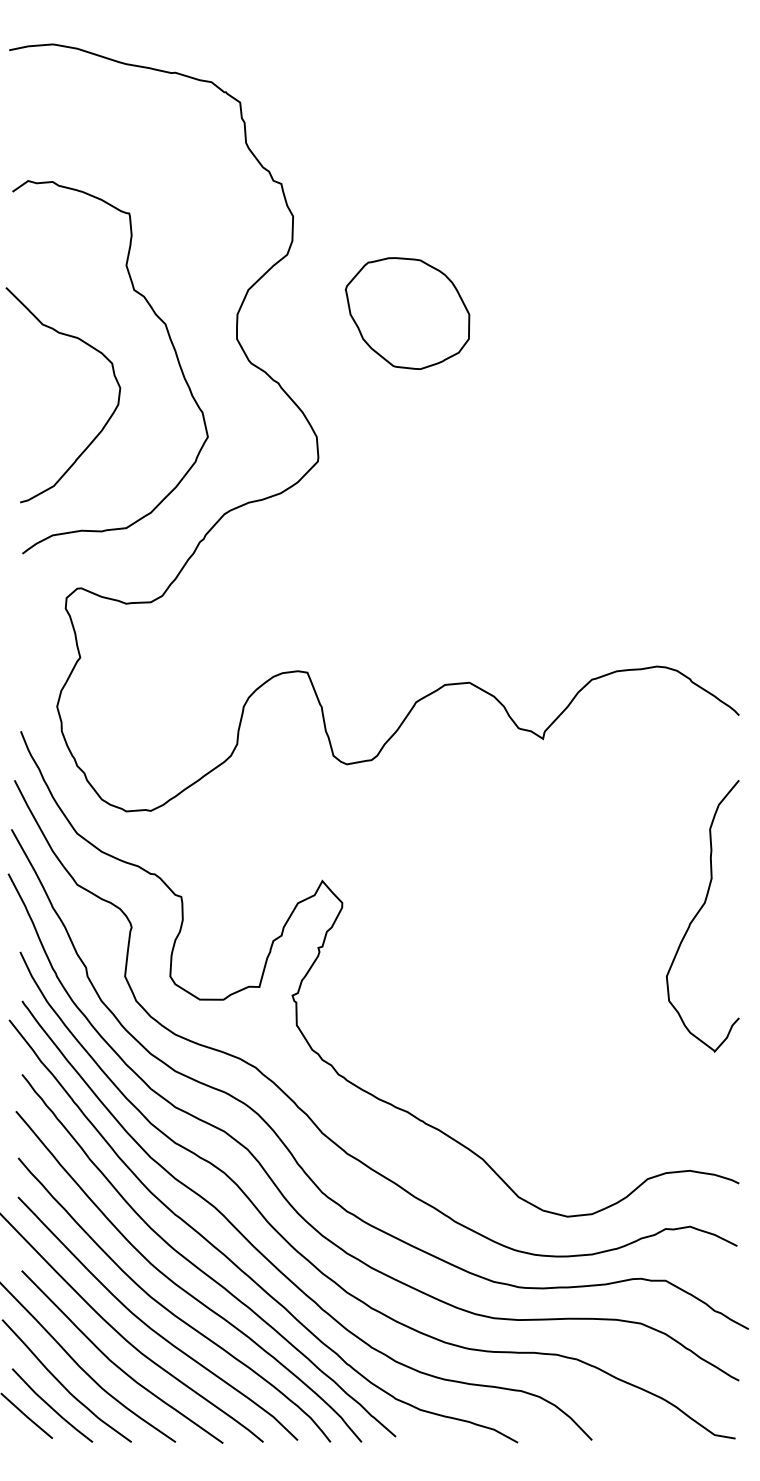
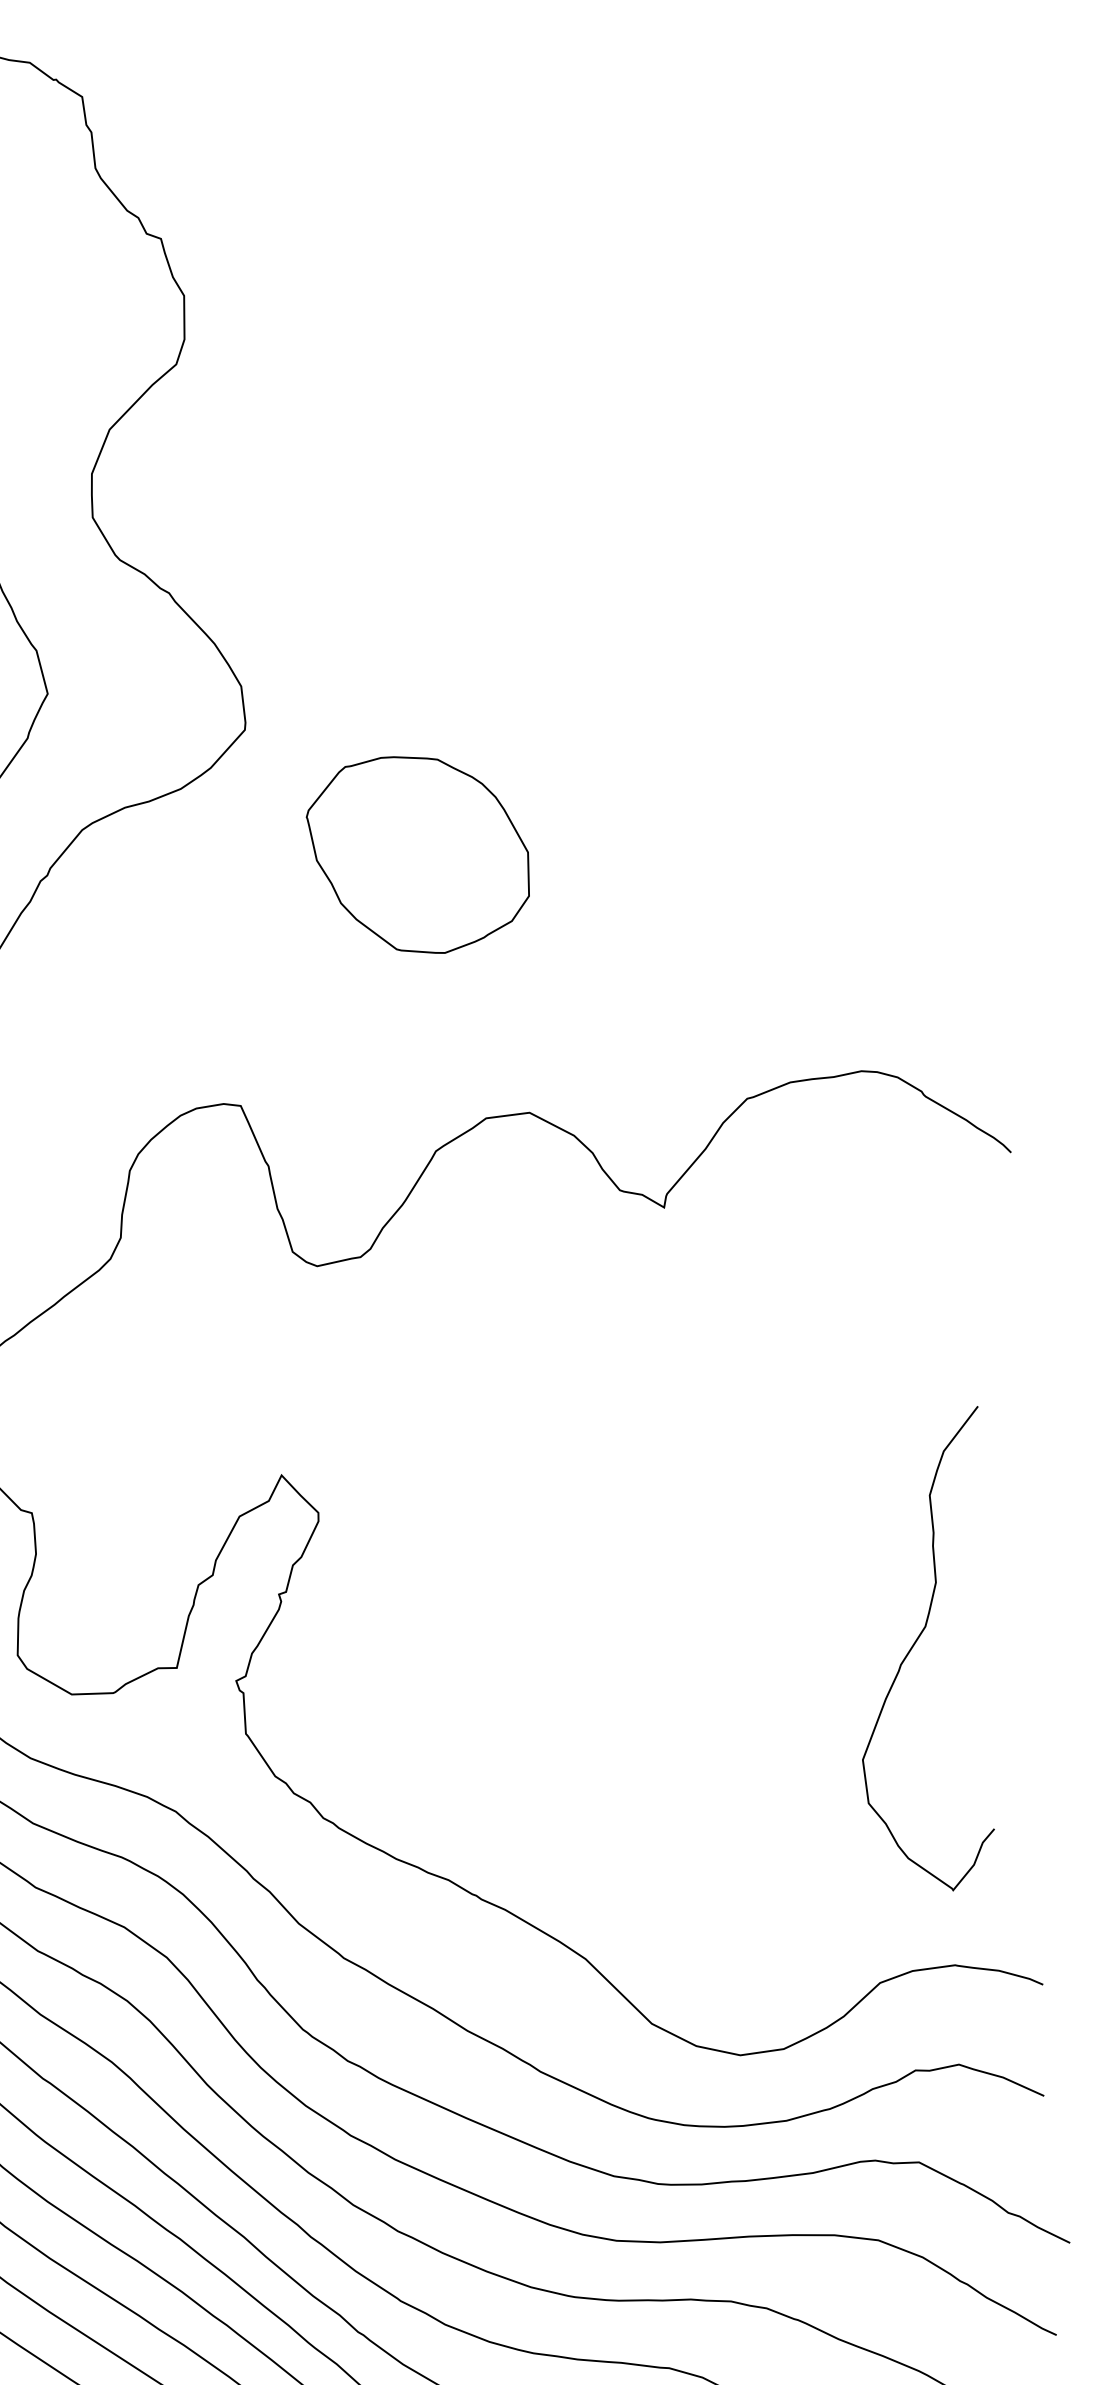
part: (407, 313) -> (418, 854), moved
curve: (699, 912) -> (916, 1644), moved

